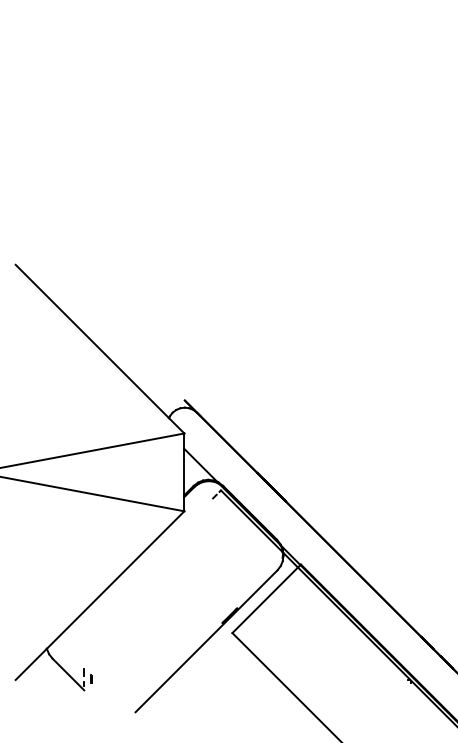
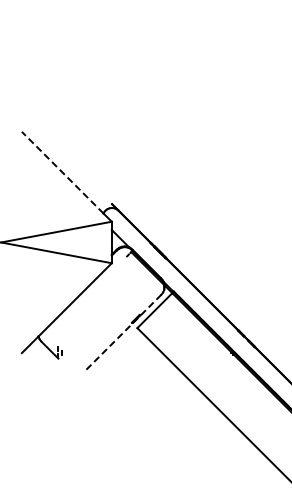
line: (91, 341) -> (62, 172), solid -> dashed
line: (206, 641) -> (123, 332), solid -> dashed

